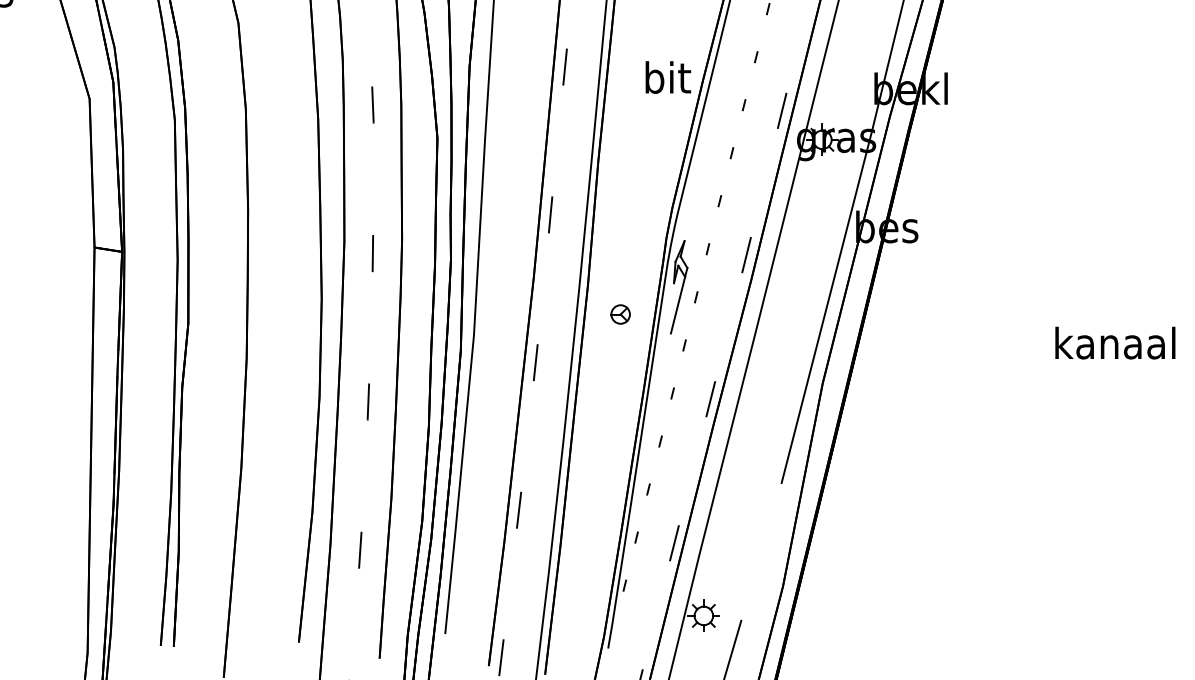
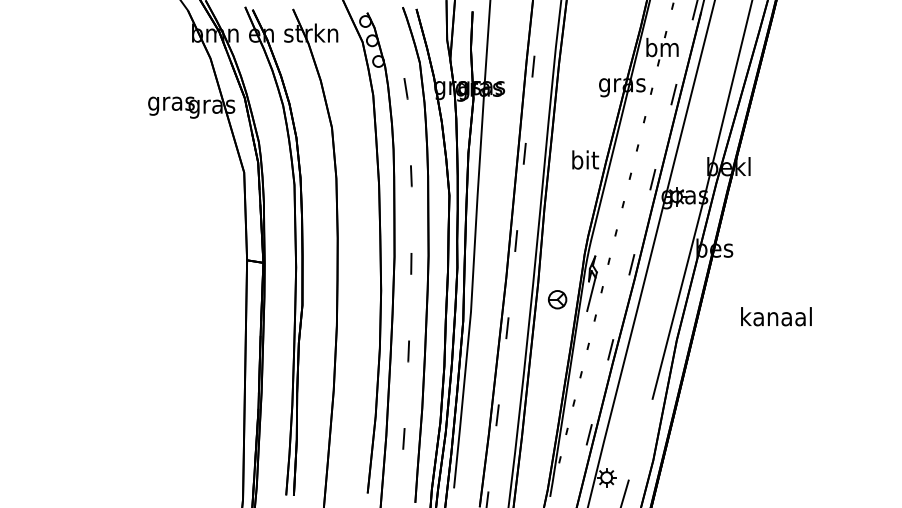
part: (620, 313) -> (557, 299), size x1.6
text: (1115, 342) -> (776, 316), moved

